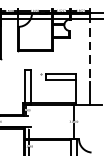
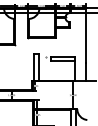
line: (90, 48) -> (86, 36), dashed -> solid

